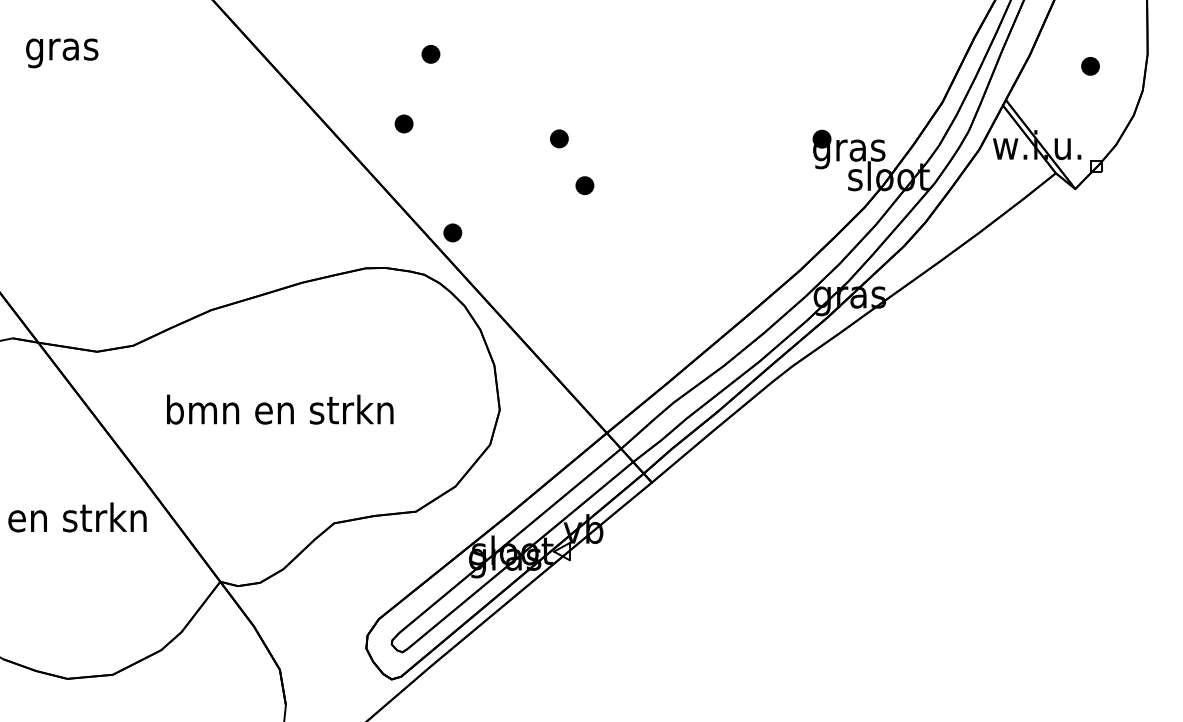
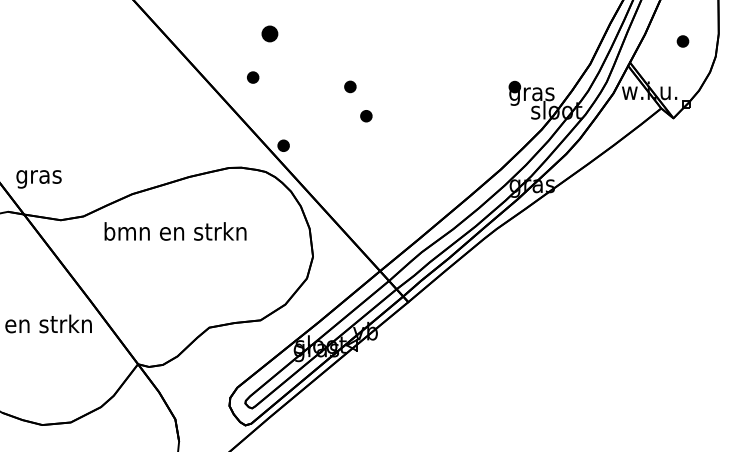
text: (61, 53) -> (38, 179), moved
part: (430, 53) -> (269, 33), size x1.4
text: (280, 409) -> (175, 231), moved

